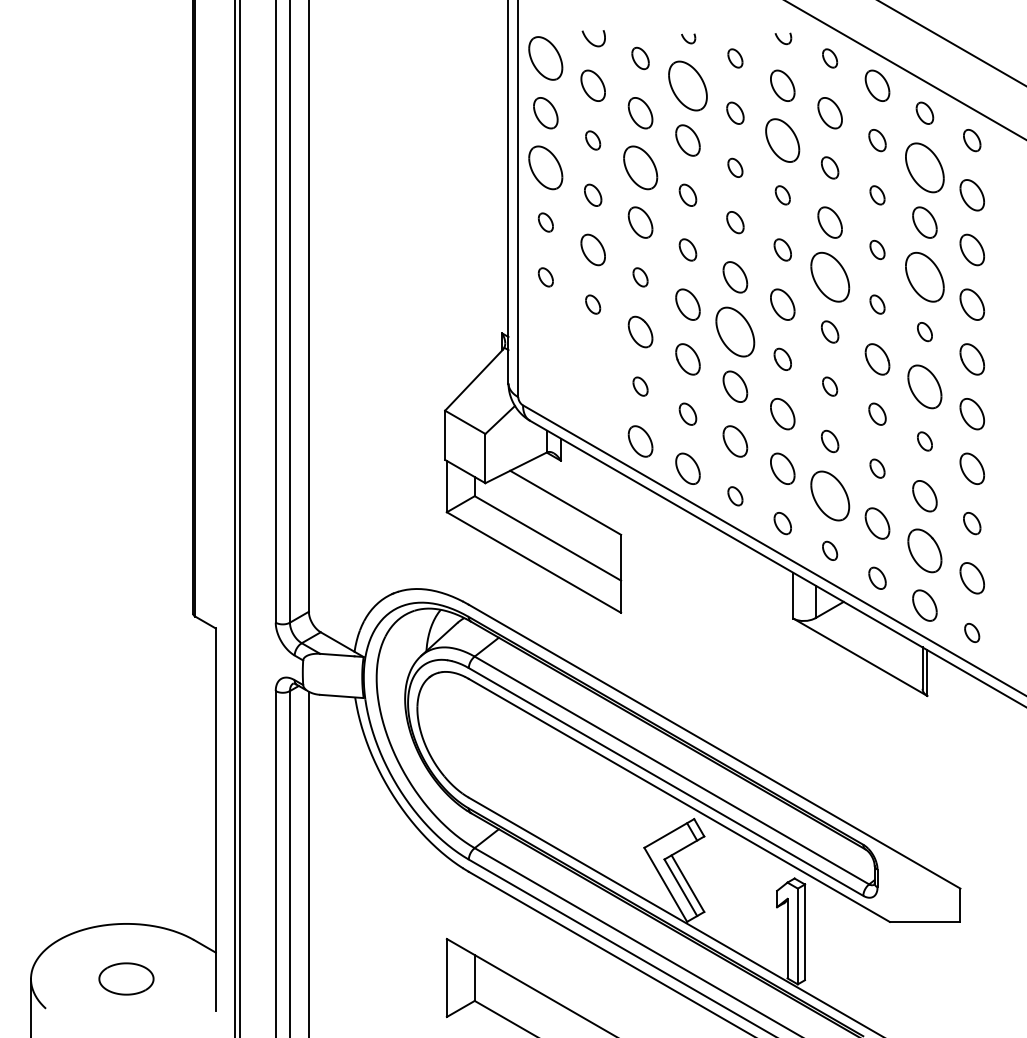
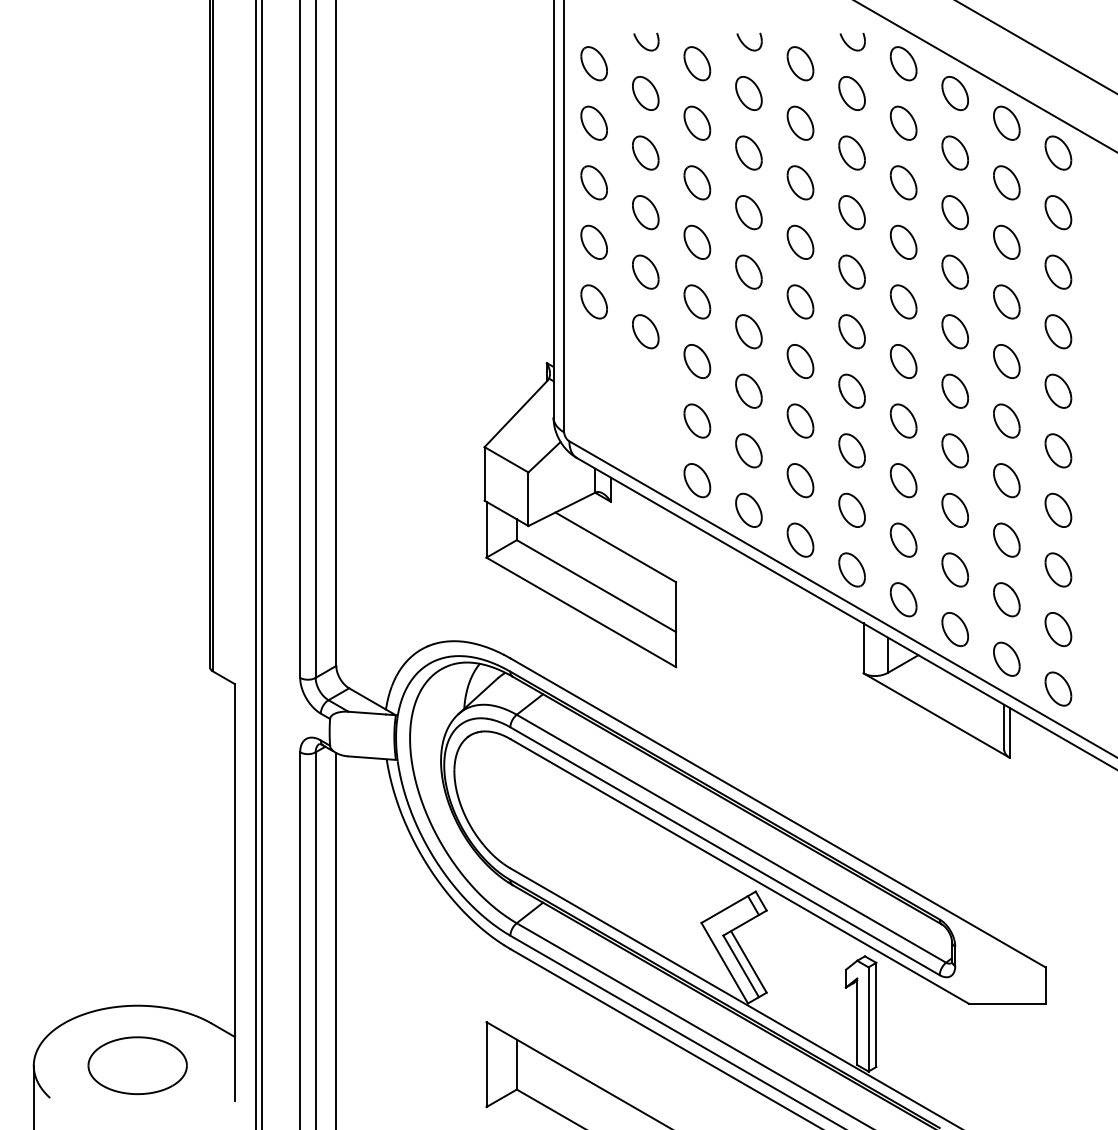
part: (688, 38) -> (749, 41), size x1.67
part: (783, 38) -> (852, 41), size x1.43
part: (545, 58) -> (593, 63), size x0.71
part: (640, 58) -> (697, 63), size x1.43
part: (735, 58) -> (800, 63), size x1.67
part: (829, 58) -> (902, 63), size x1.67
part: (687, 85) -> (748, 93), size x0.62
part: (735, 113) -> (800, 123), size x1.43
part: (924, 113) -> (1006, 123), size x1.43
part: (592, 140) -> (644, 153), size x1.67
part: (782, 140) -> (851, 153), size x0.71
part: (877, 140) -> (955, 153), size x1.43
part: (971, 140) -> (1057, 153), size x1.43
part: (545, 167) -> (593, 182), size x0.71
part: (640, 167) -> (697, 182), size x0.71
part: (735, 167) -> (800, 182), size x1.67
part: (829, 167) -> (902, 182), size x1.43
part: (924, 167) -> (1006, 182), size x0.62
part: (592, 195) -> (644, 212), size x1.43
part: (687, 195) -> (748, 212), size x1.43
part: (782, 195) -> (851, 212), size x1.67
part: (877, 195) -> (955, 212), size x1.67
part: (545, 222) -> (593, 242), size x1.67
part: (735, 222) -> (800, 242), size x1.43
part: (687, 249) -> (748, 271), size x1.43
part: (782, 249) -> (851, 271), size x1.43
part: (877, 249) -> (955, 271), size x1.67
part: (545, 277) -> (593, 302), size x1.67
part: (640, 277) -> (697, 302), size x1.67
part: (829, 277) -> (902, 302), size x0.62
part: (924, 277) -> (1006, 302), size x0.62
part: (592, 304) -> (644, 331), size x1.67
part: (877, 304) -> (955, 331), size x1.67
part: (735, 331) -> (800, 360), size x0.62
part: (829, 331) -> (902, 360), size x1.43
part: (924, 331) -> (1006, 360), size x1.67
part: (782, 359) -> (851, 391), size x1.43
part: (640, 386) -> (697, 420), size x1.67
part: (829, 386) -> (902, 420), size x1.67
part: (924, 386) -> (1006, 420), size x0.71
part: (687, 414) -> (748, 451), size x1.43
part: (877, 414) -> (955, 451), size x1.43
part: (829, 441) -> (902, 480), size x1.43
part: (924, 441) -> (1006, 480), size x1.67
part: (877, 468) -> (955, 510), size x1.67
part: (735, 496) -> (800, 540), size x1.67
part: (829, 496) -> (902, 540), size x0.62
part: (782, 523) -> (851, 569), size x1.43
part: (971, 523) -> (1057, 569), size x1.43
part: (829, 550) -> (902, 599), size x1.67
part: (924, 550) -> (1006, 599), size x0.71
part: (877, 578) -> (955, 629), size x1.43
part: (971, 632) -> (1057, 688), size x1.67
part: (126, 978) -> (137, 1065), size x1.67

